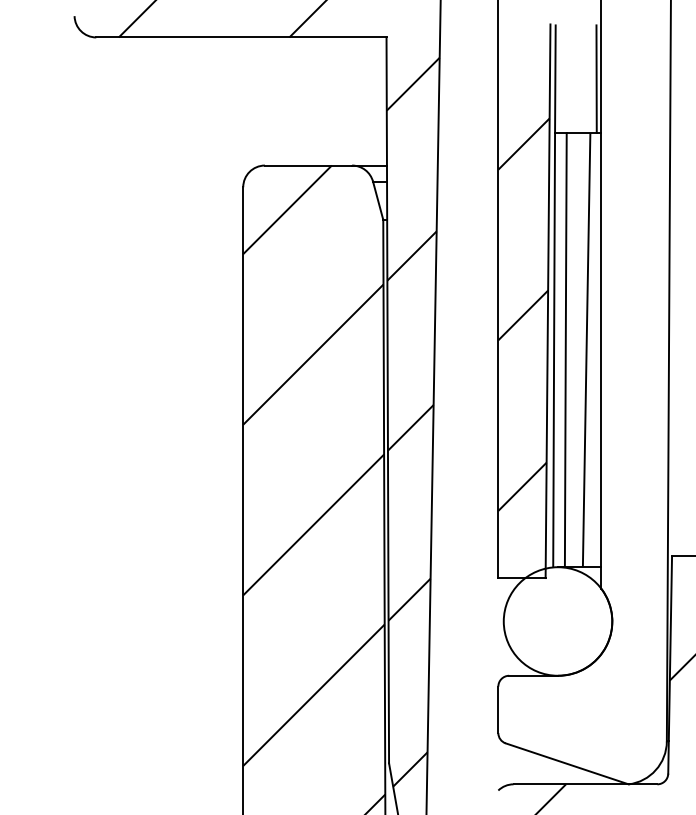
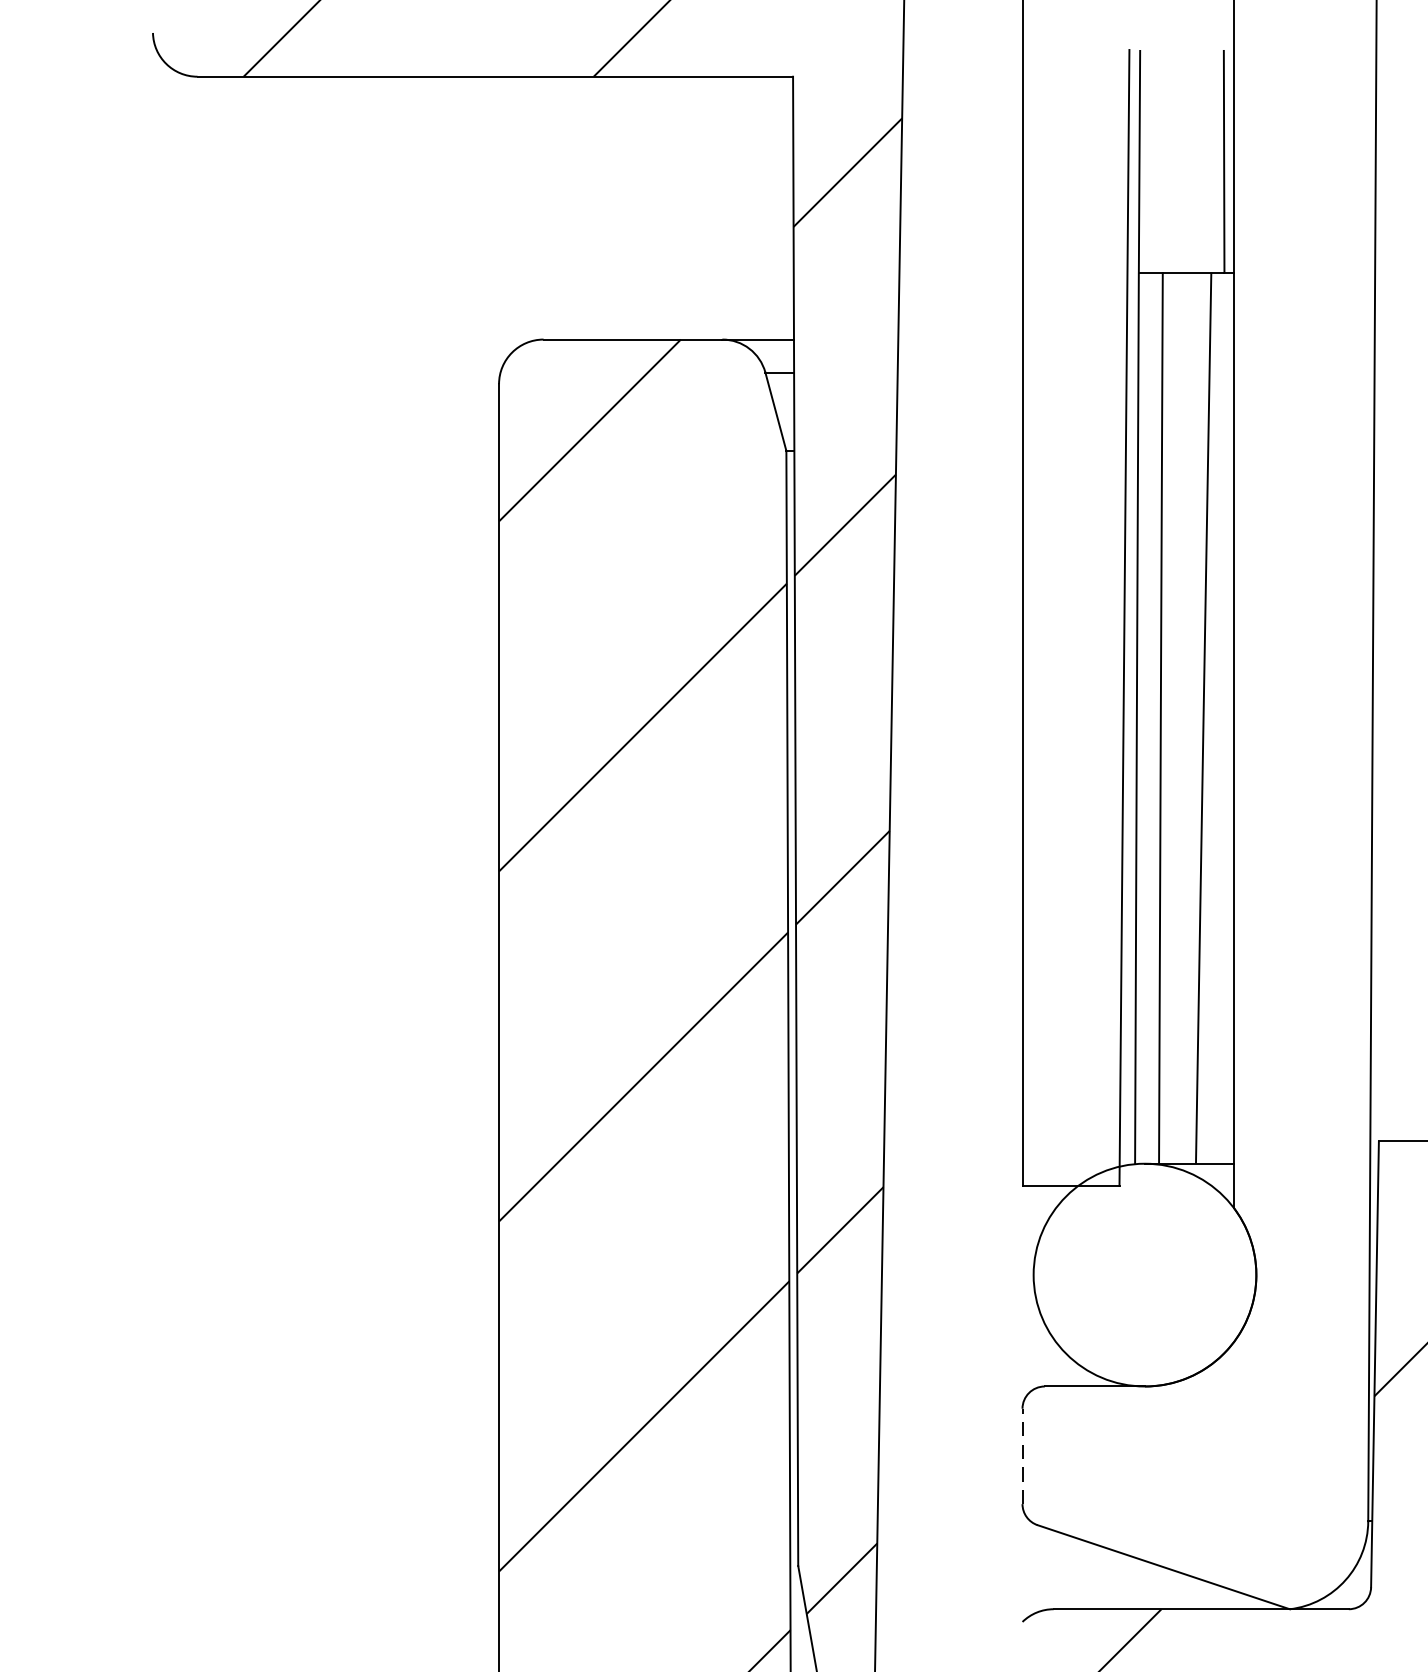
hatch: (523, 314) -> (1074, 645), removed
line: (498, 709) -> (1022, 1455), solid -> dashed

